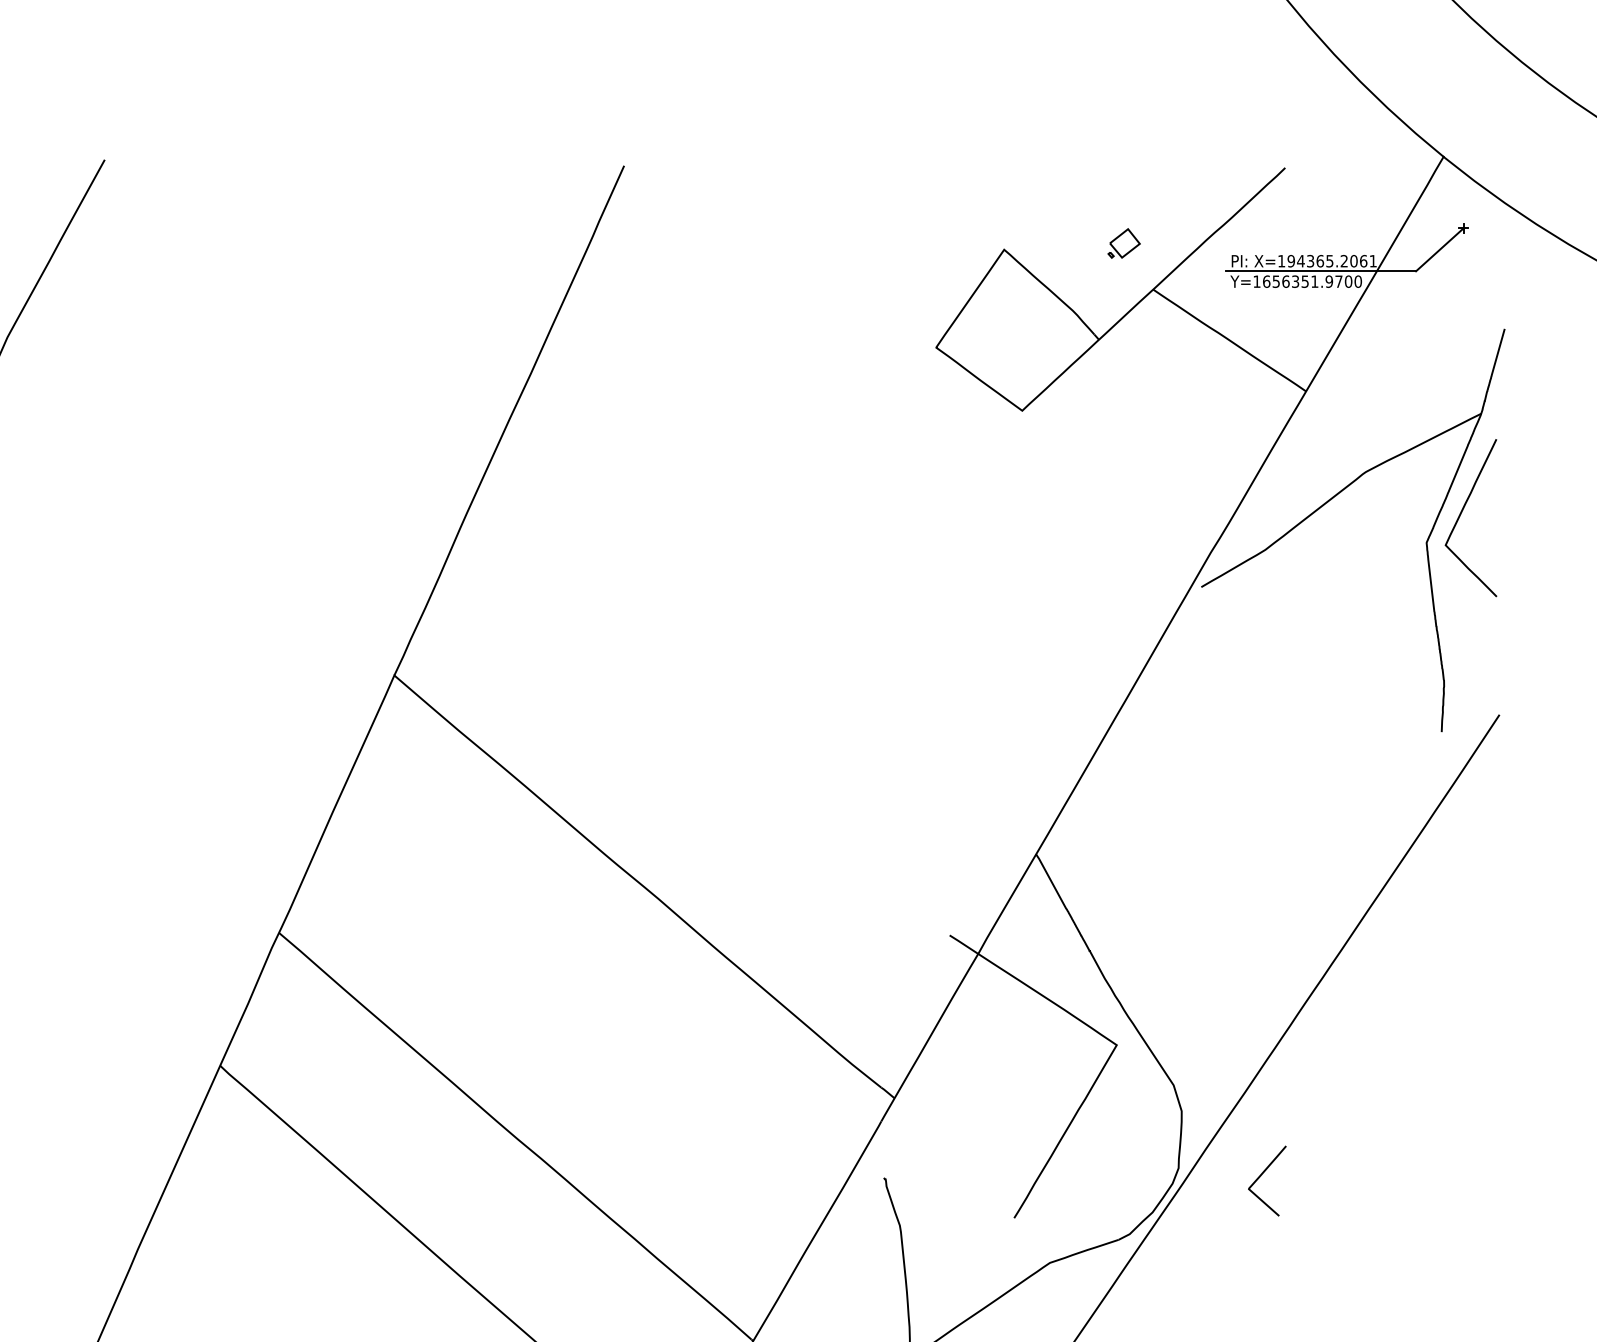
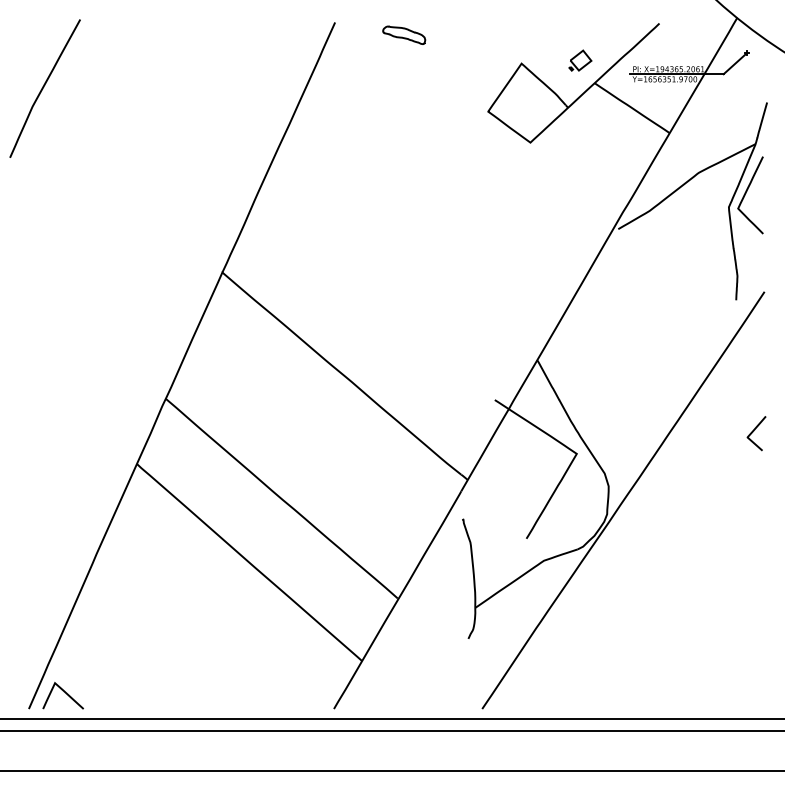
part: (765, 190) -> (404, 34), added
part: (1124, 243) -> (580, 60), size x1.43
curve: (1262, 1176) -> (754, 431), moved

